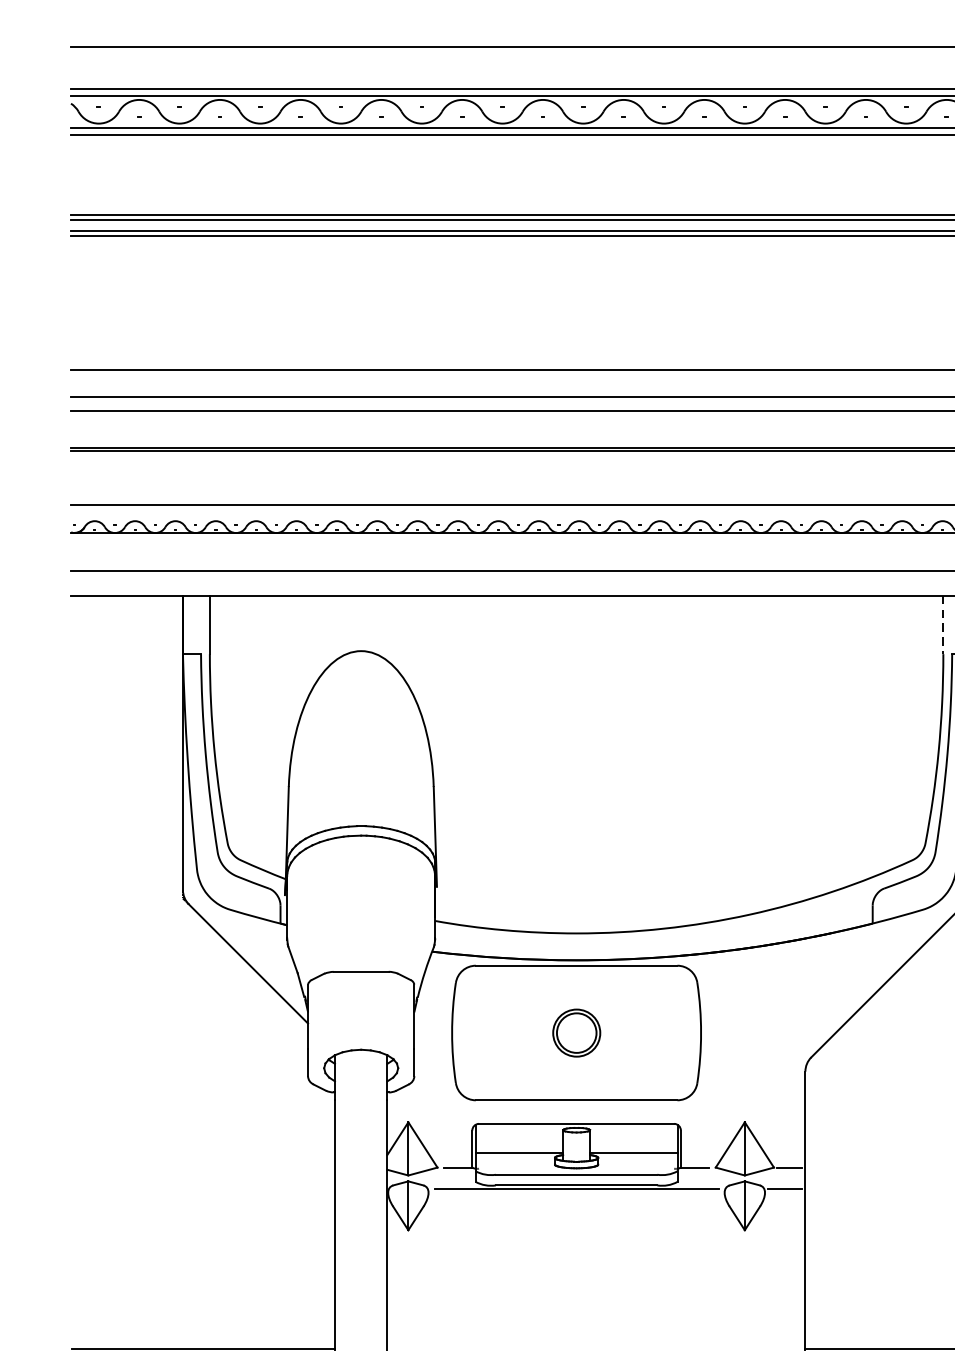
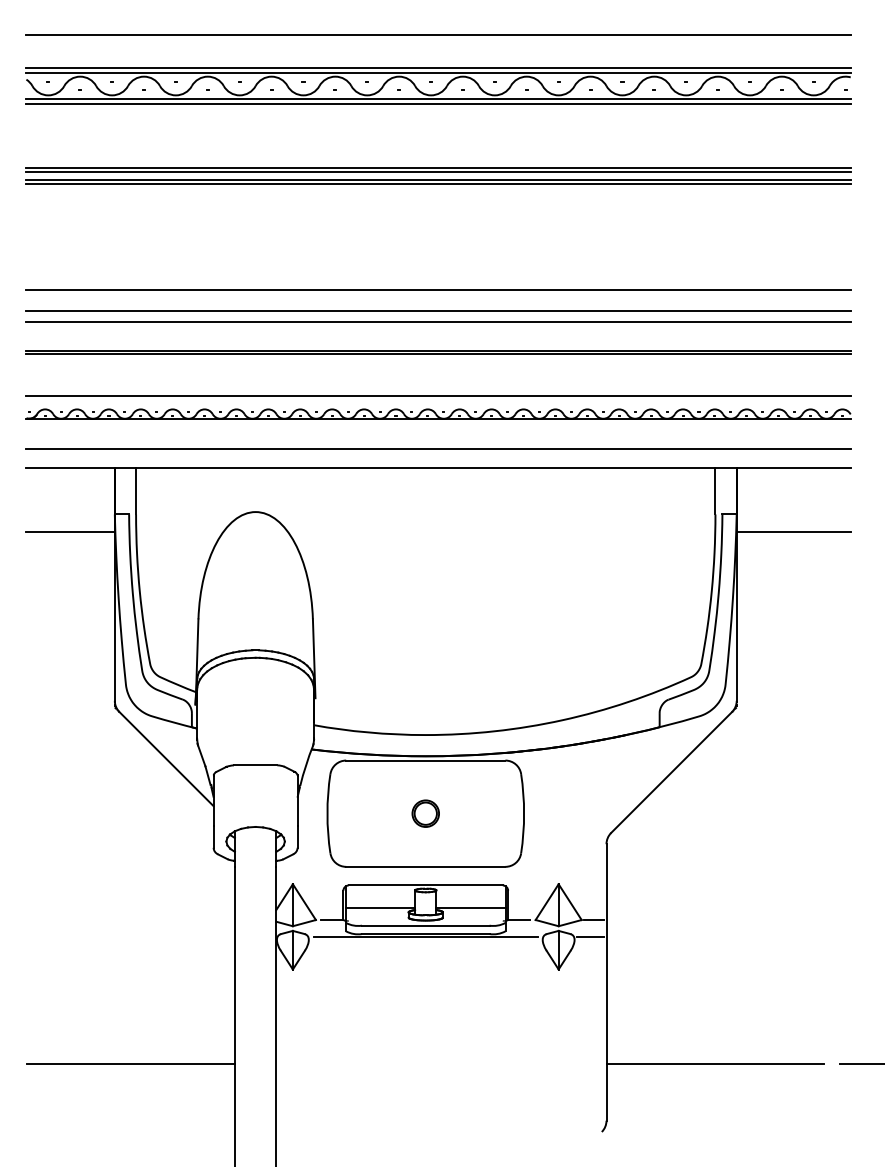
line: (943, 625) -> (715, 491), dashed -> solid
line: (126, 675) -> (70, 531), added
part: (576, 1032) -> (425, 813), size x0.71

